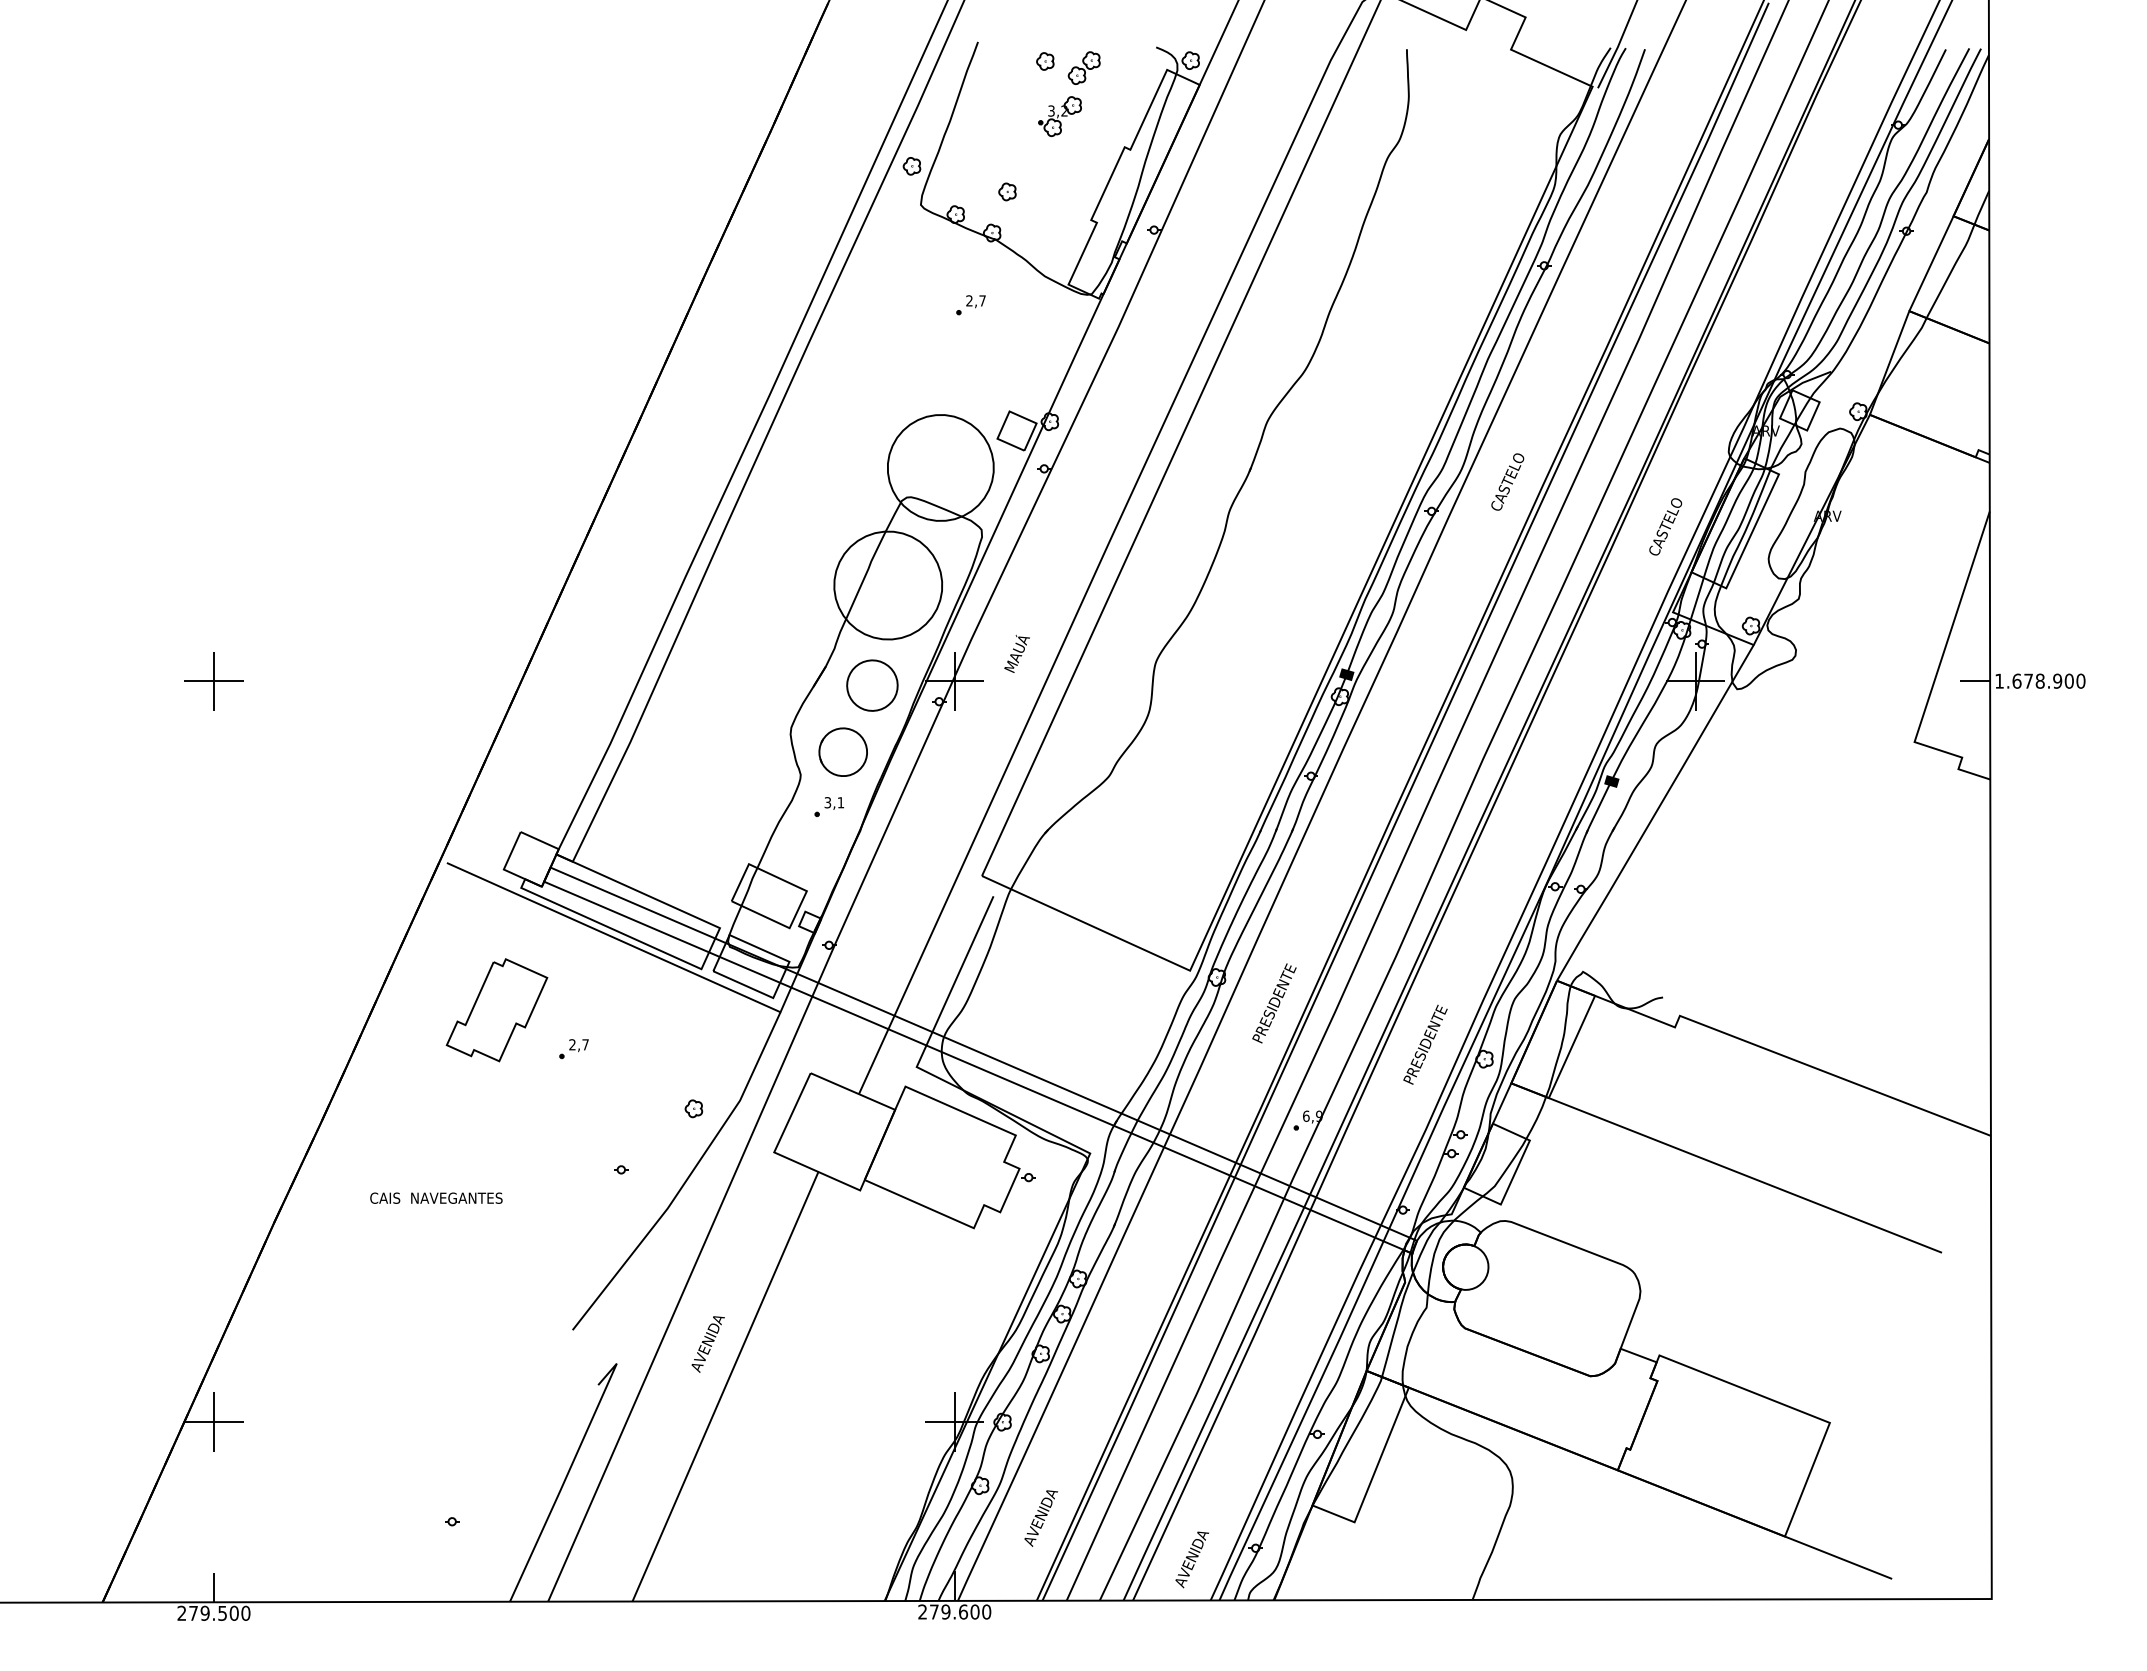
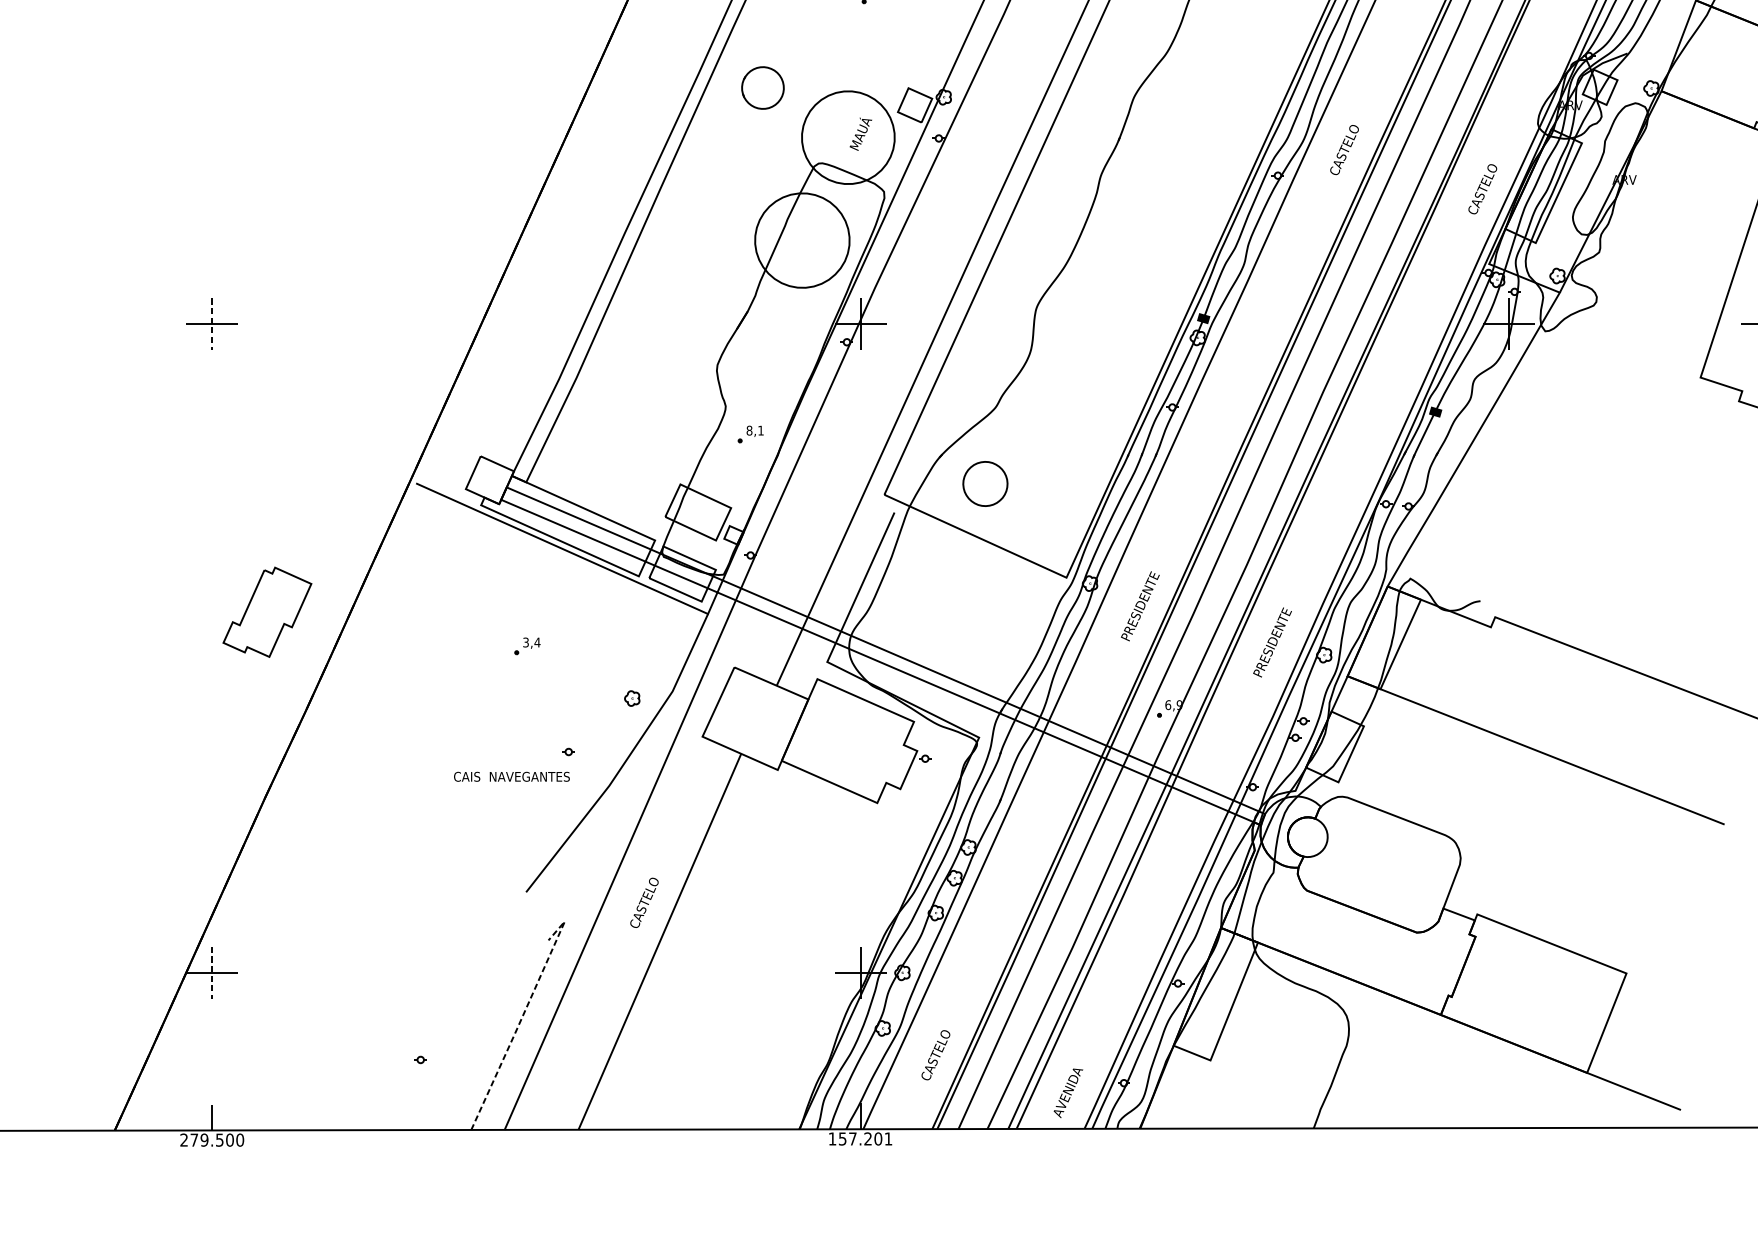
text: (1016, 653) -> (860, 133), moved
line: (213, 681) -> (211, 324), solid -> dashed
part: (872, 685) -> (985, 483), moved
part: (842, 751) -> (762, 87), moved
text: (827, 802) -> (749, 430), 3,1 -> 8,1
part: (496, 1010) -> (266, 612), moved
text: (579, 1044) -> (532, 642), 2,7 -> 3,4
text: (436, 1197) -> (512, 776), moved
text: (707, 1342) -> (644, 903), AVENIDA -> CASTELO
line: (213, 1422) -> (211, 973), solid -> dashed
line: (569, 1469) -> (523, 1014), solid -> dashed
text: (1041, 1516) -> (936, 1055), AVENIDA -> CASTELO
text: (954, 1611) -> (860, 1138), 279.600 -> 157.201

